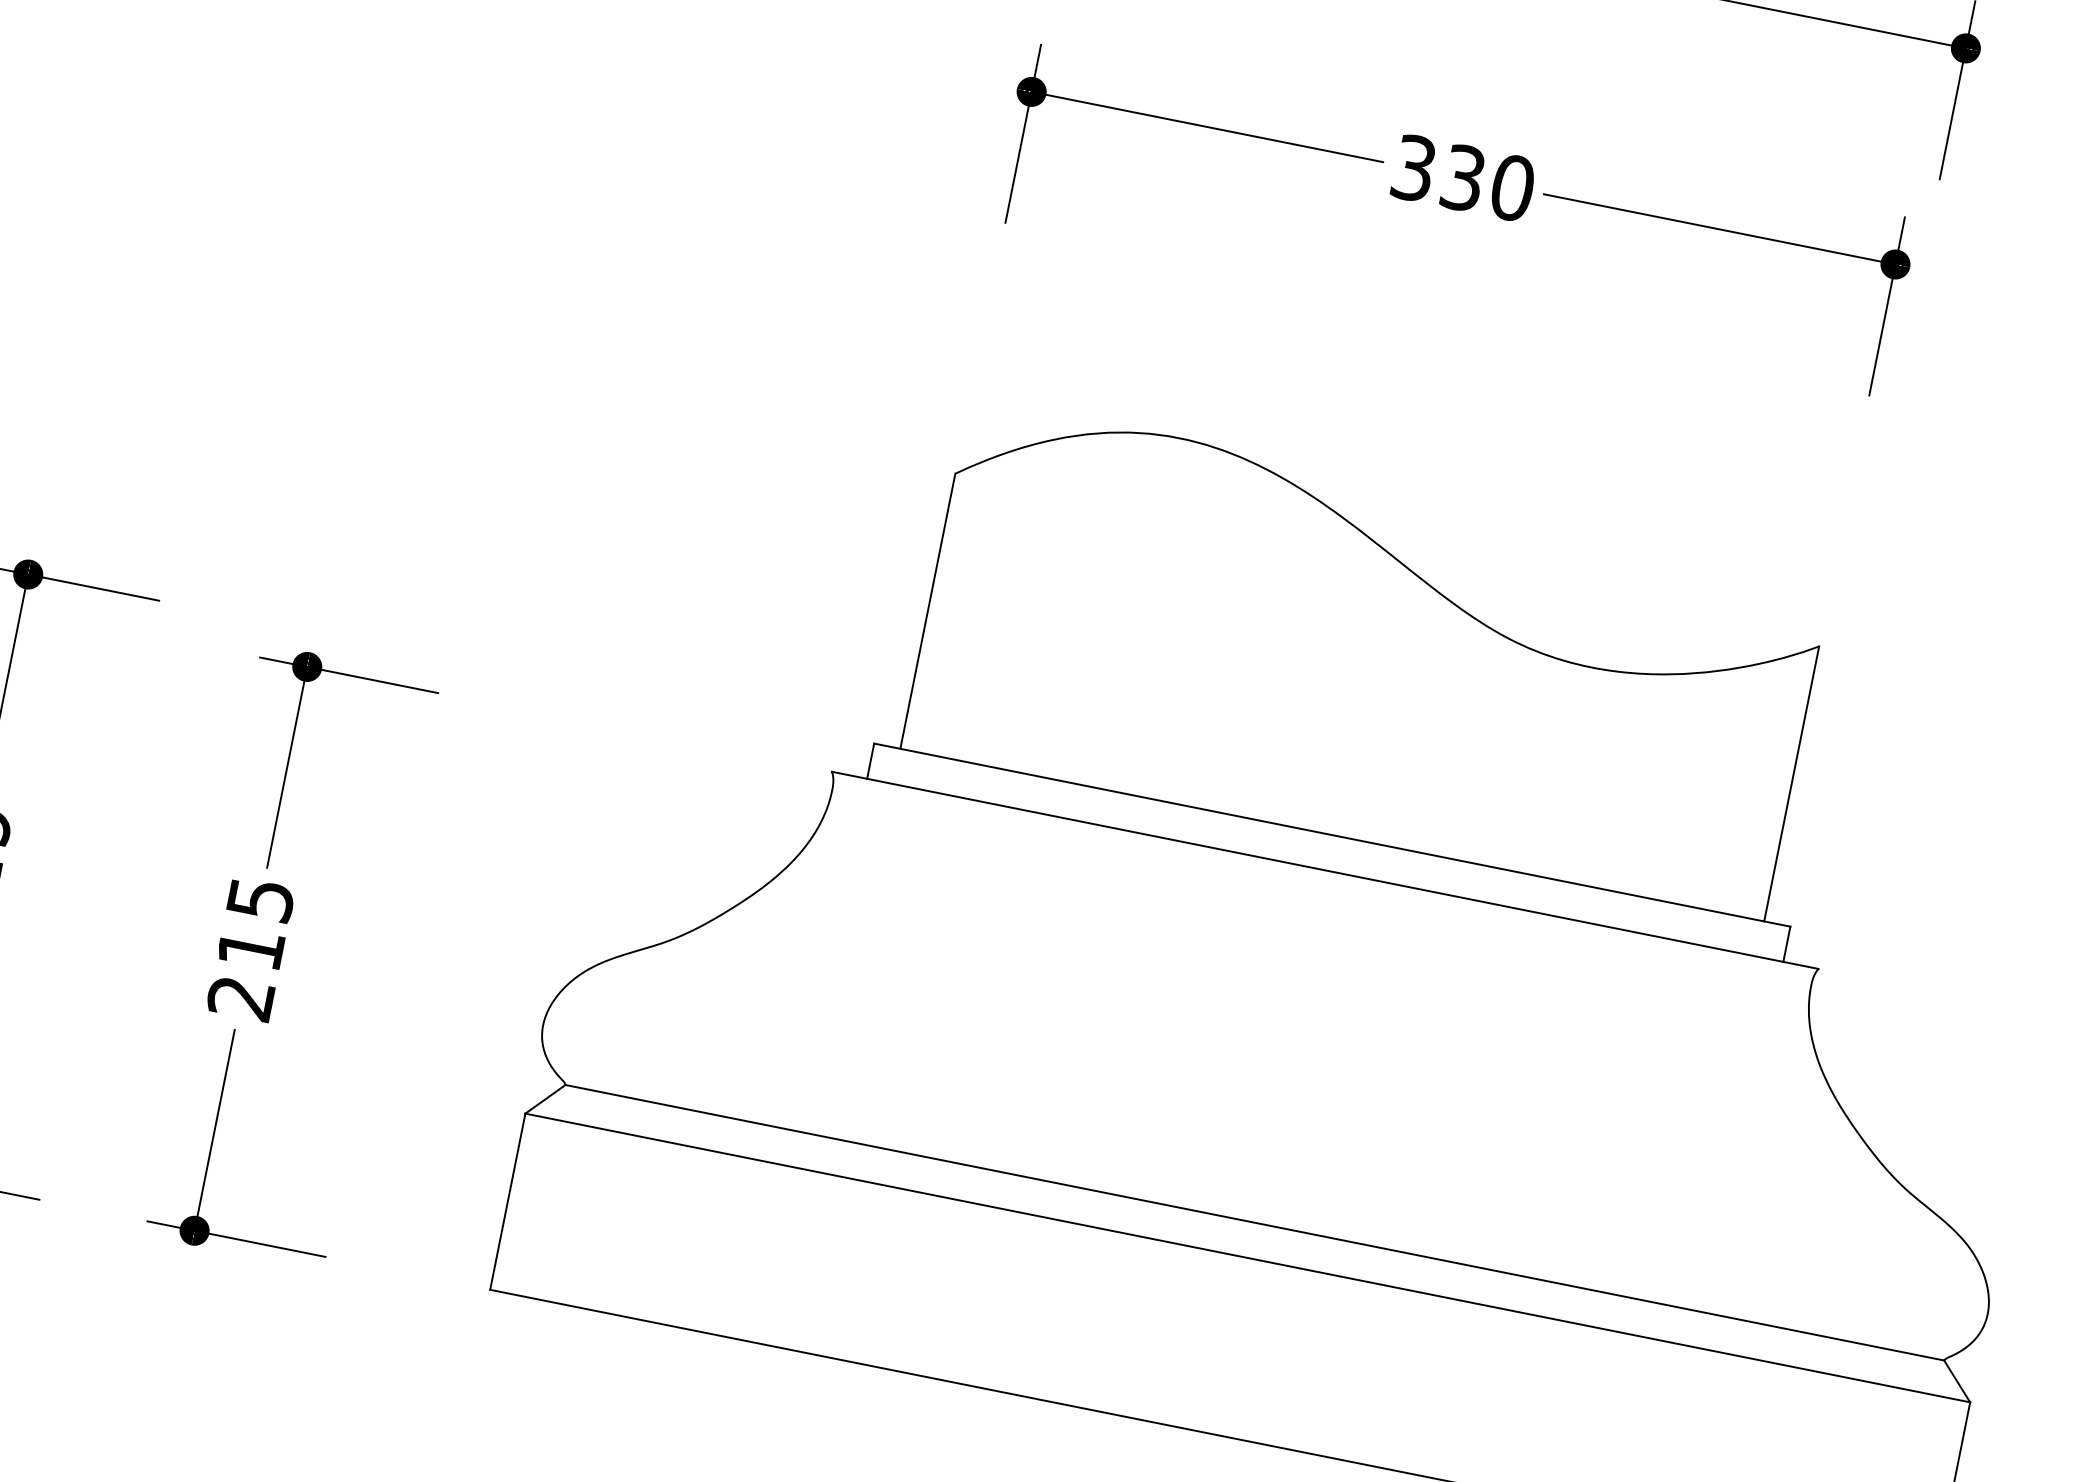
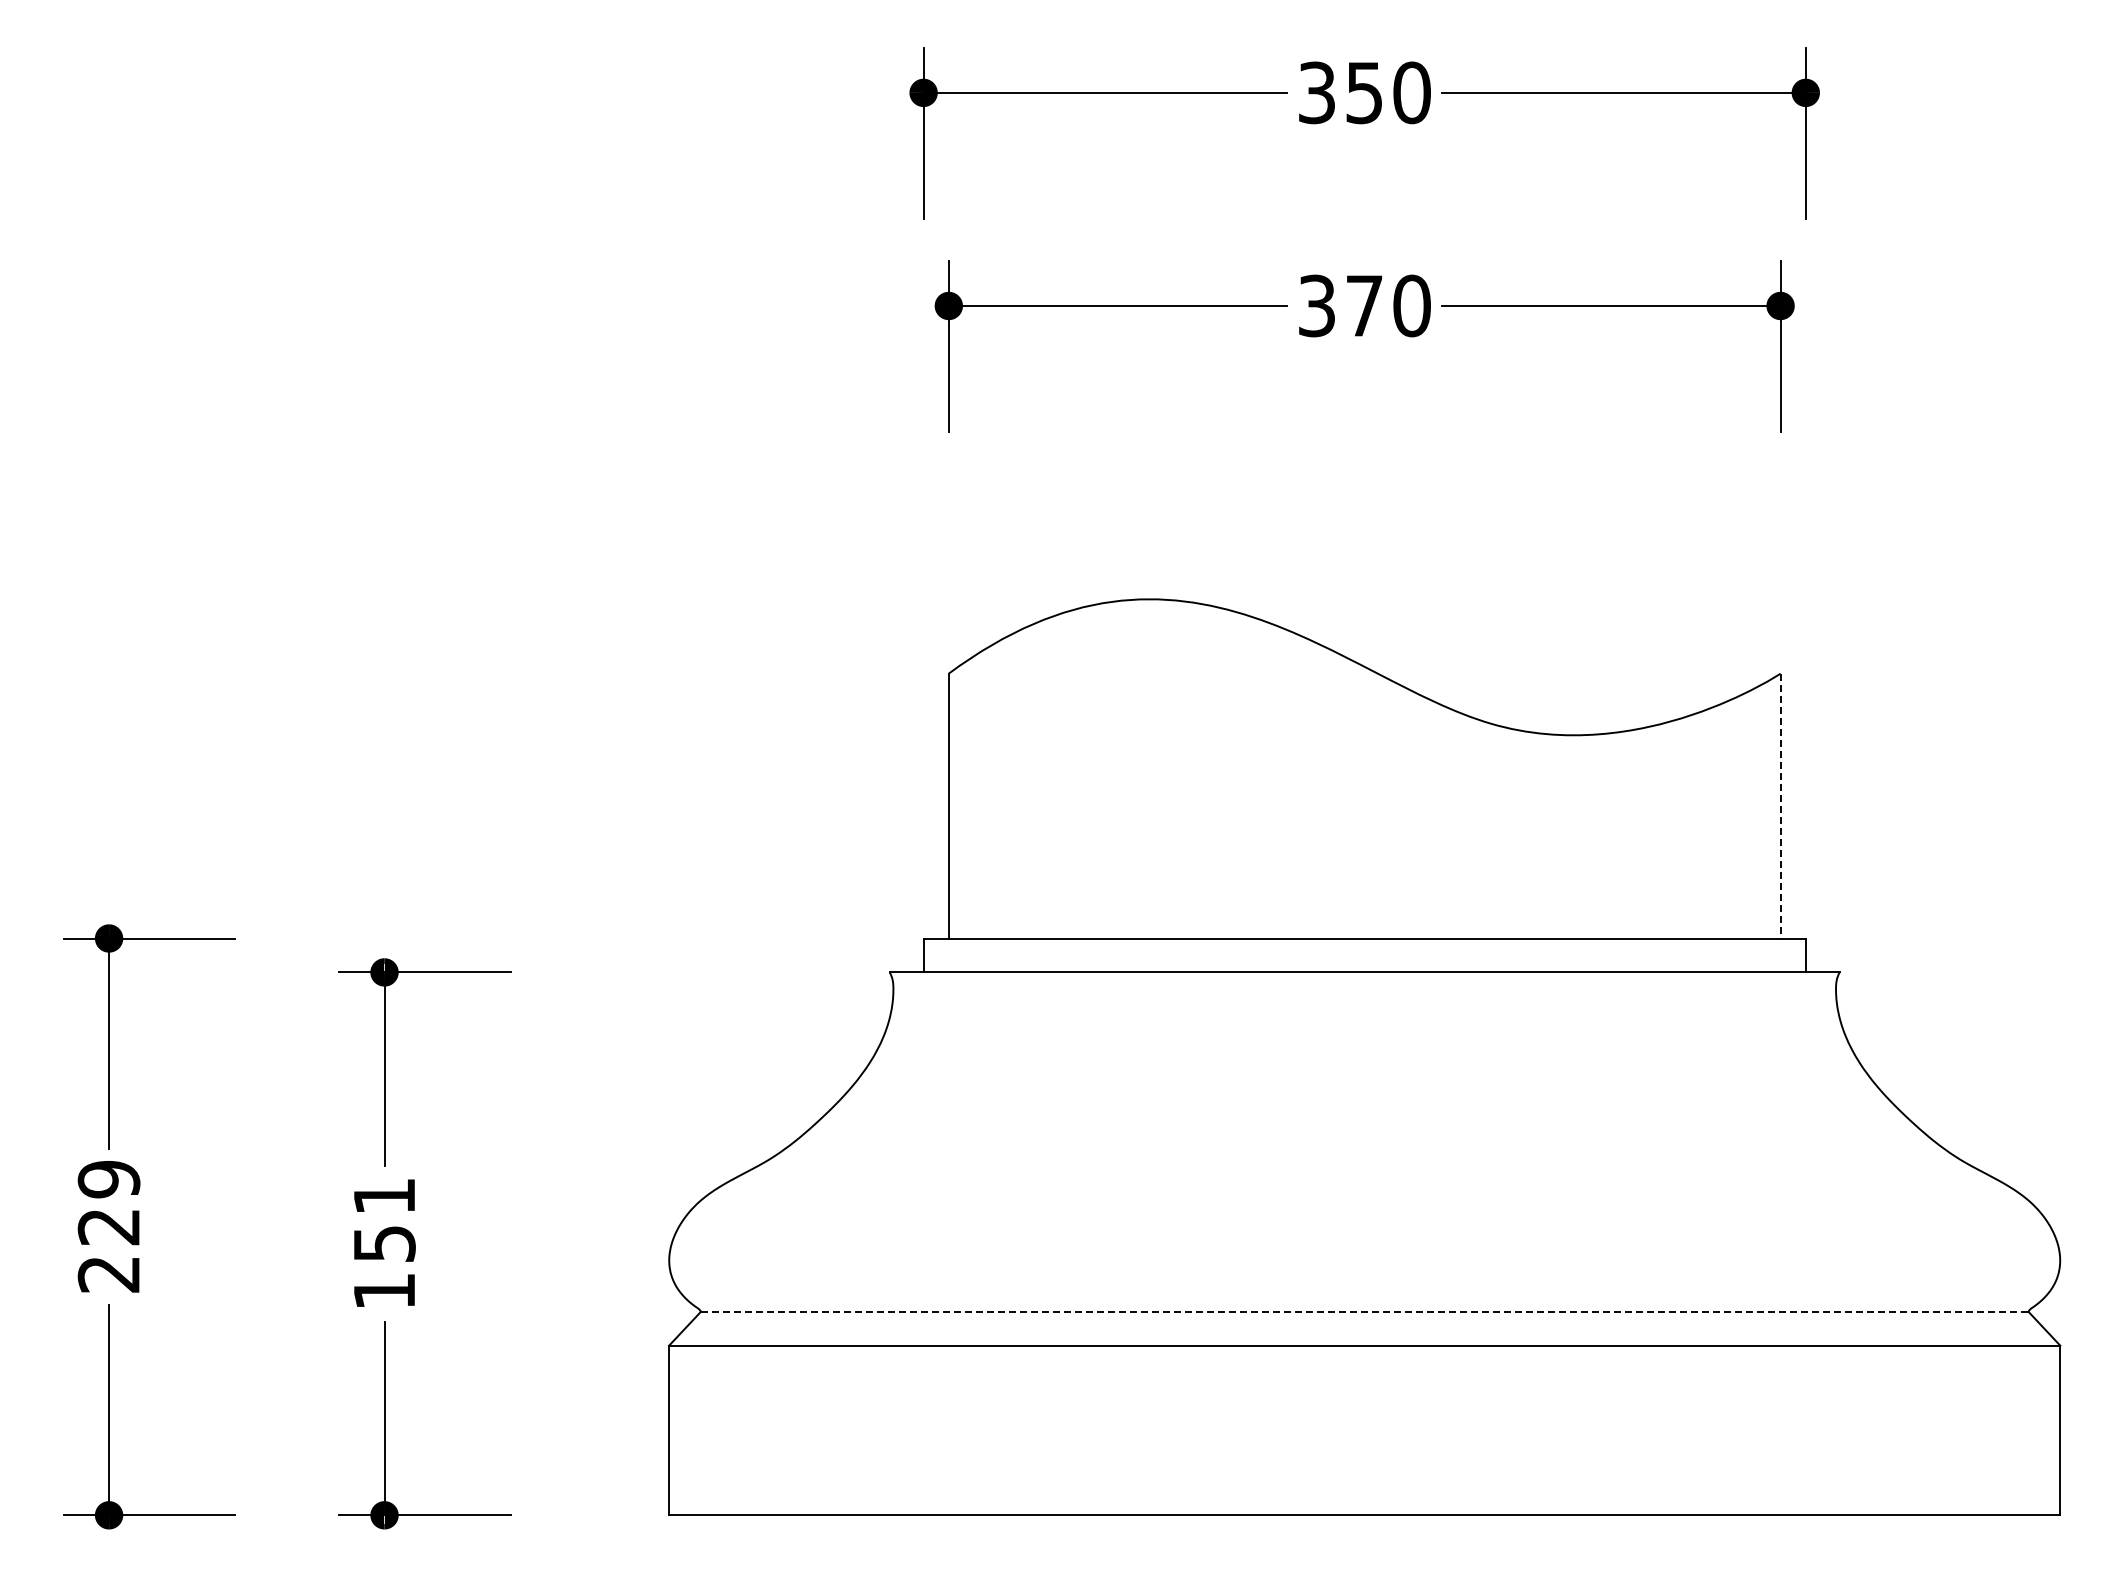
text: (1463, 177) -> (1364, 305), 330 -> 370
line: (1791, 784) -> (1780, 806), solid -> dashed
text: (250, 949) -> (384, 1244), 215 -> 151
line: (1254, 1222) -> (1364, 1311), solid -> dashed

